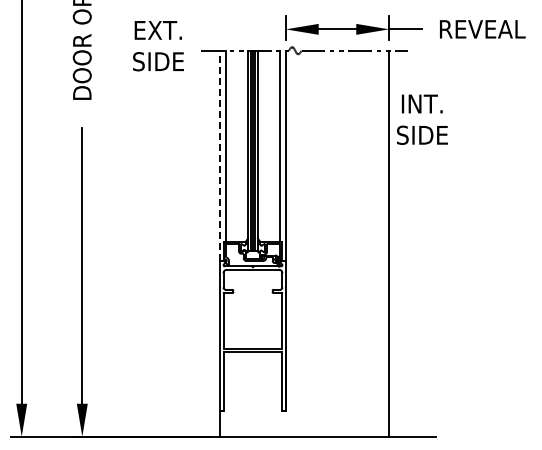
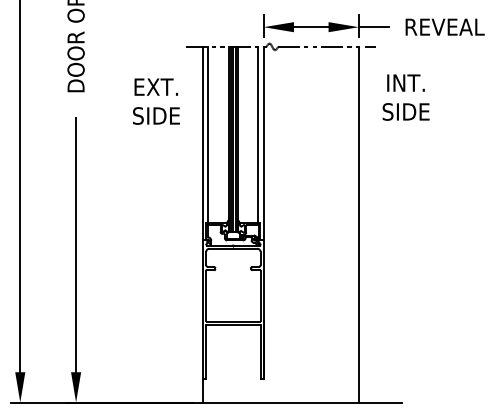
text: (158, 46) -> (156, 101), moved
text: (422, 119) -> (406, 97), moved
line: (220, 155) -> (203, 143), dashed -> solid

